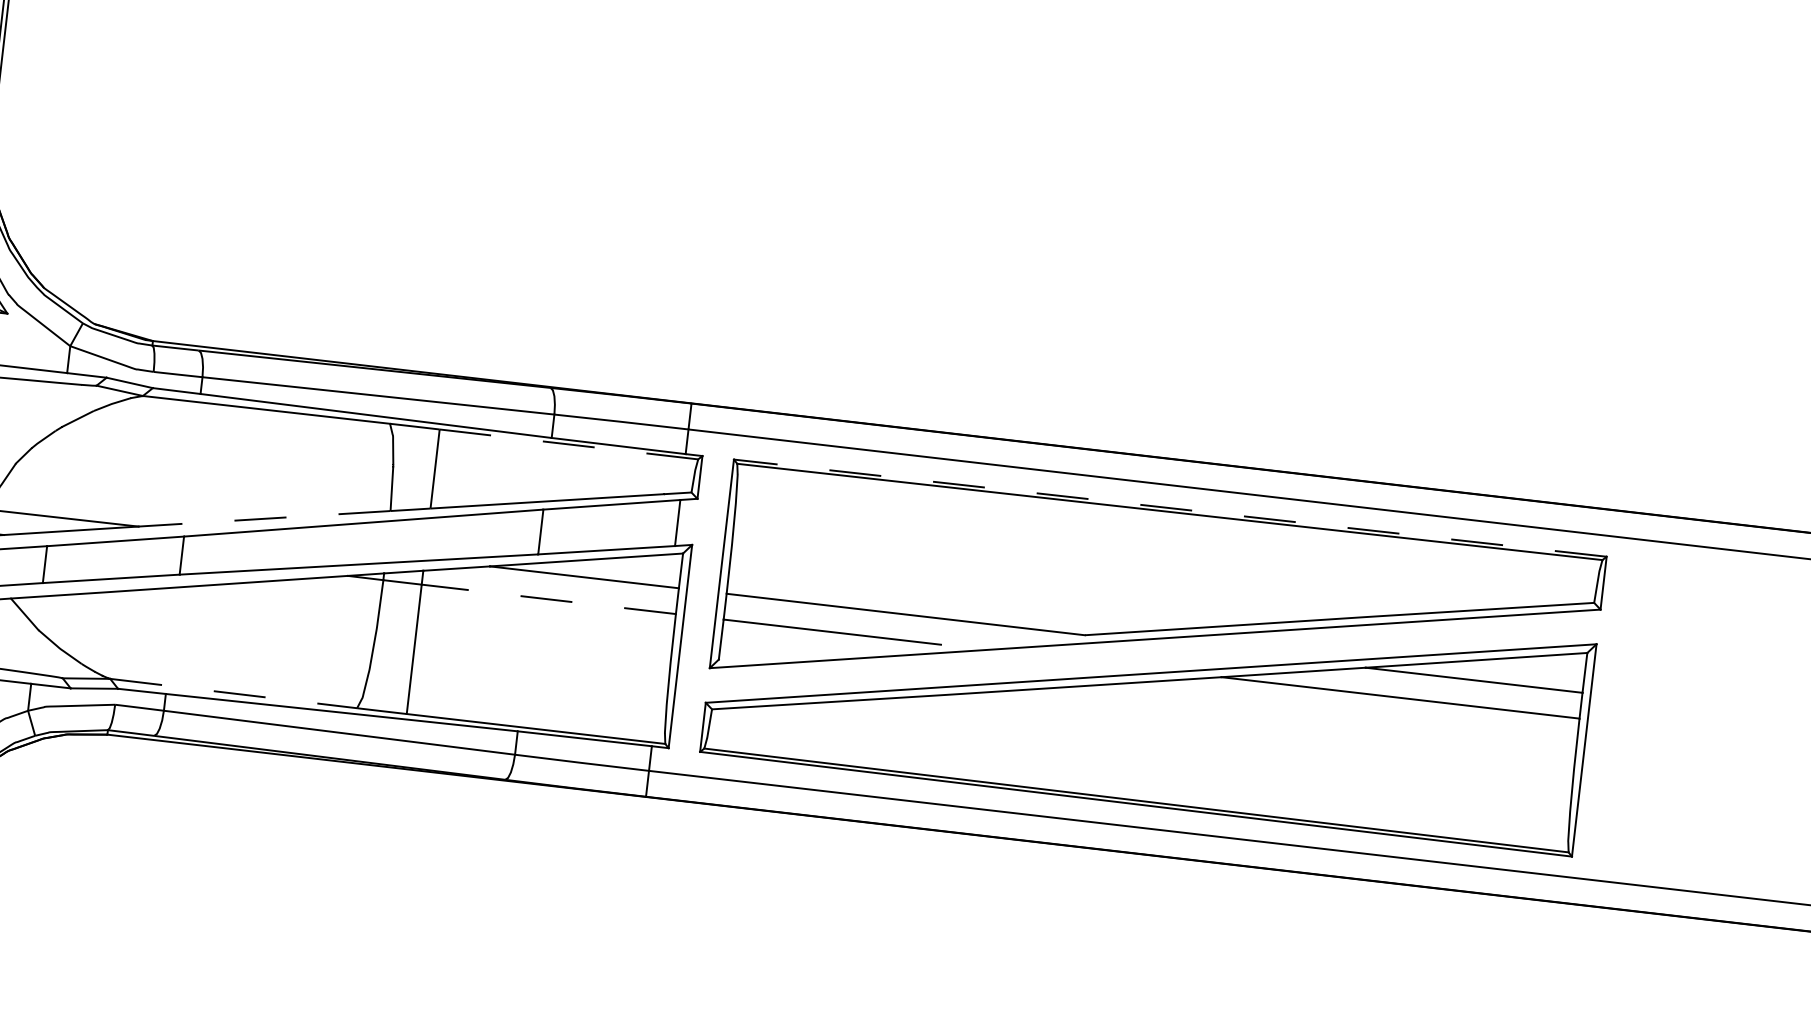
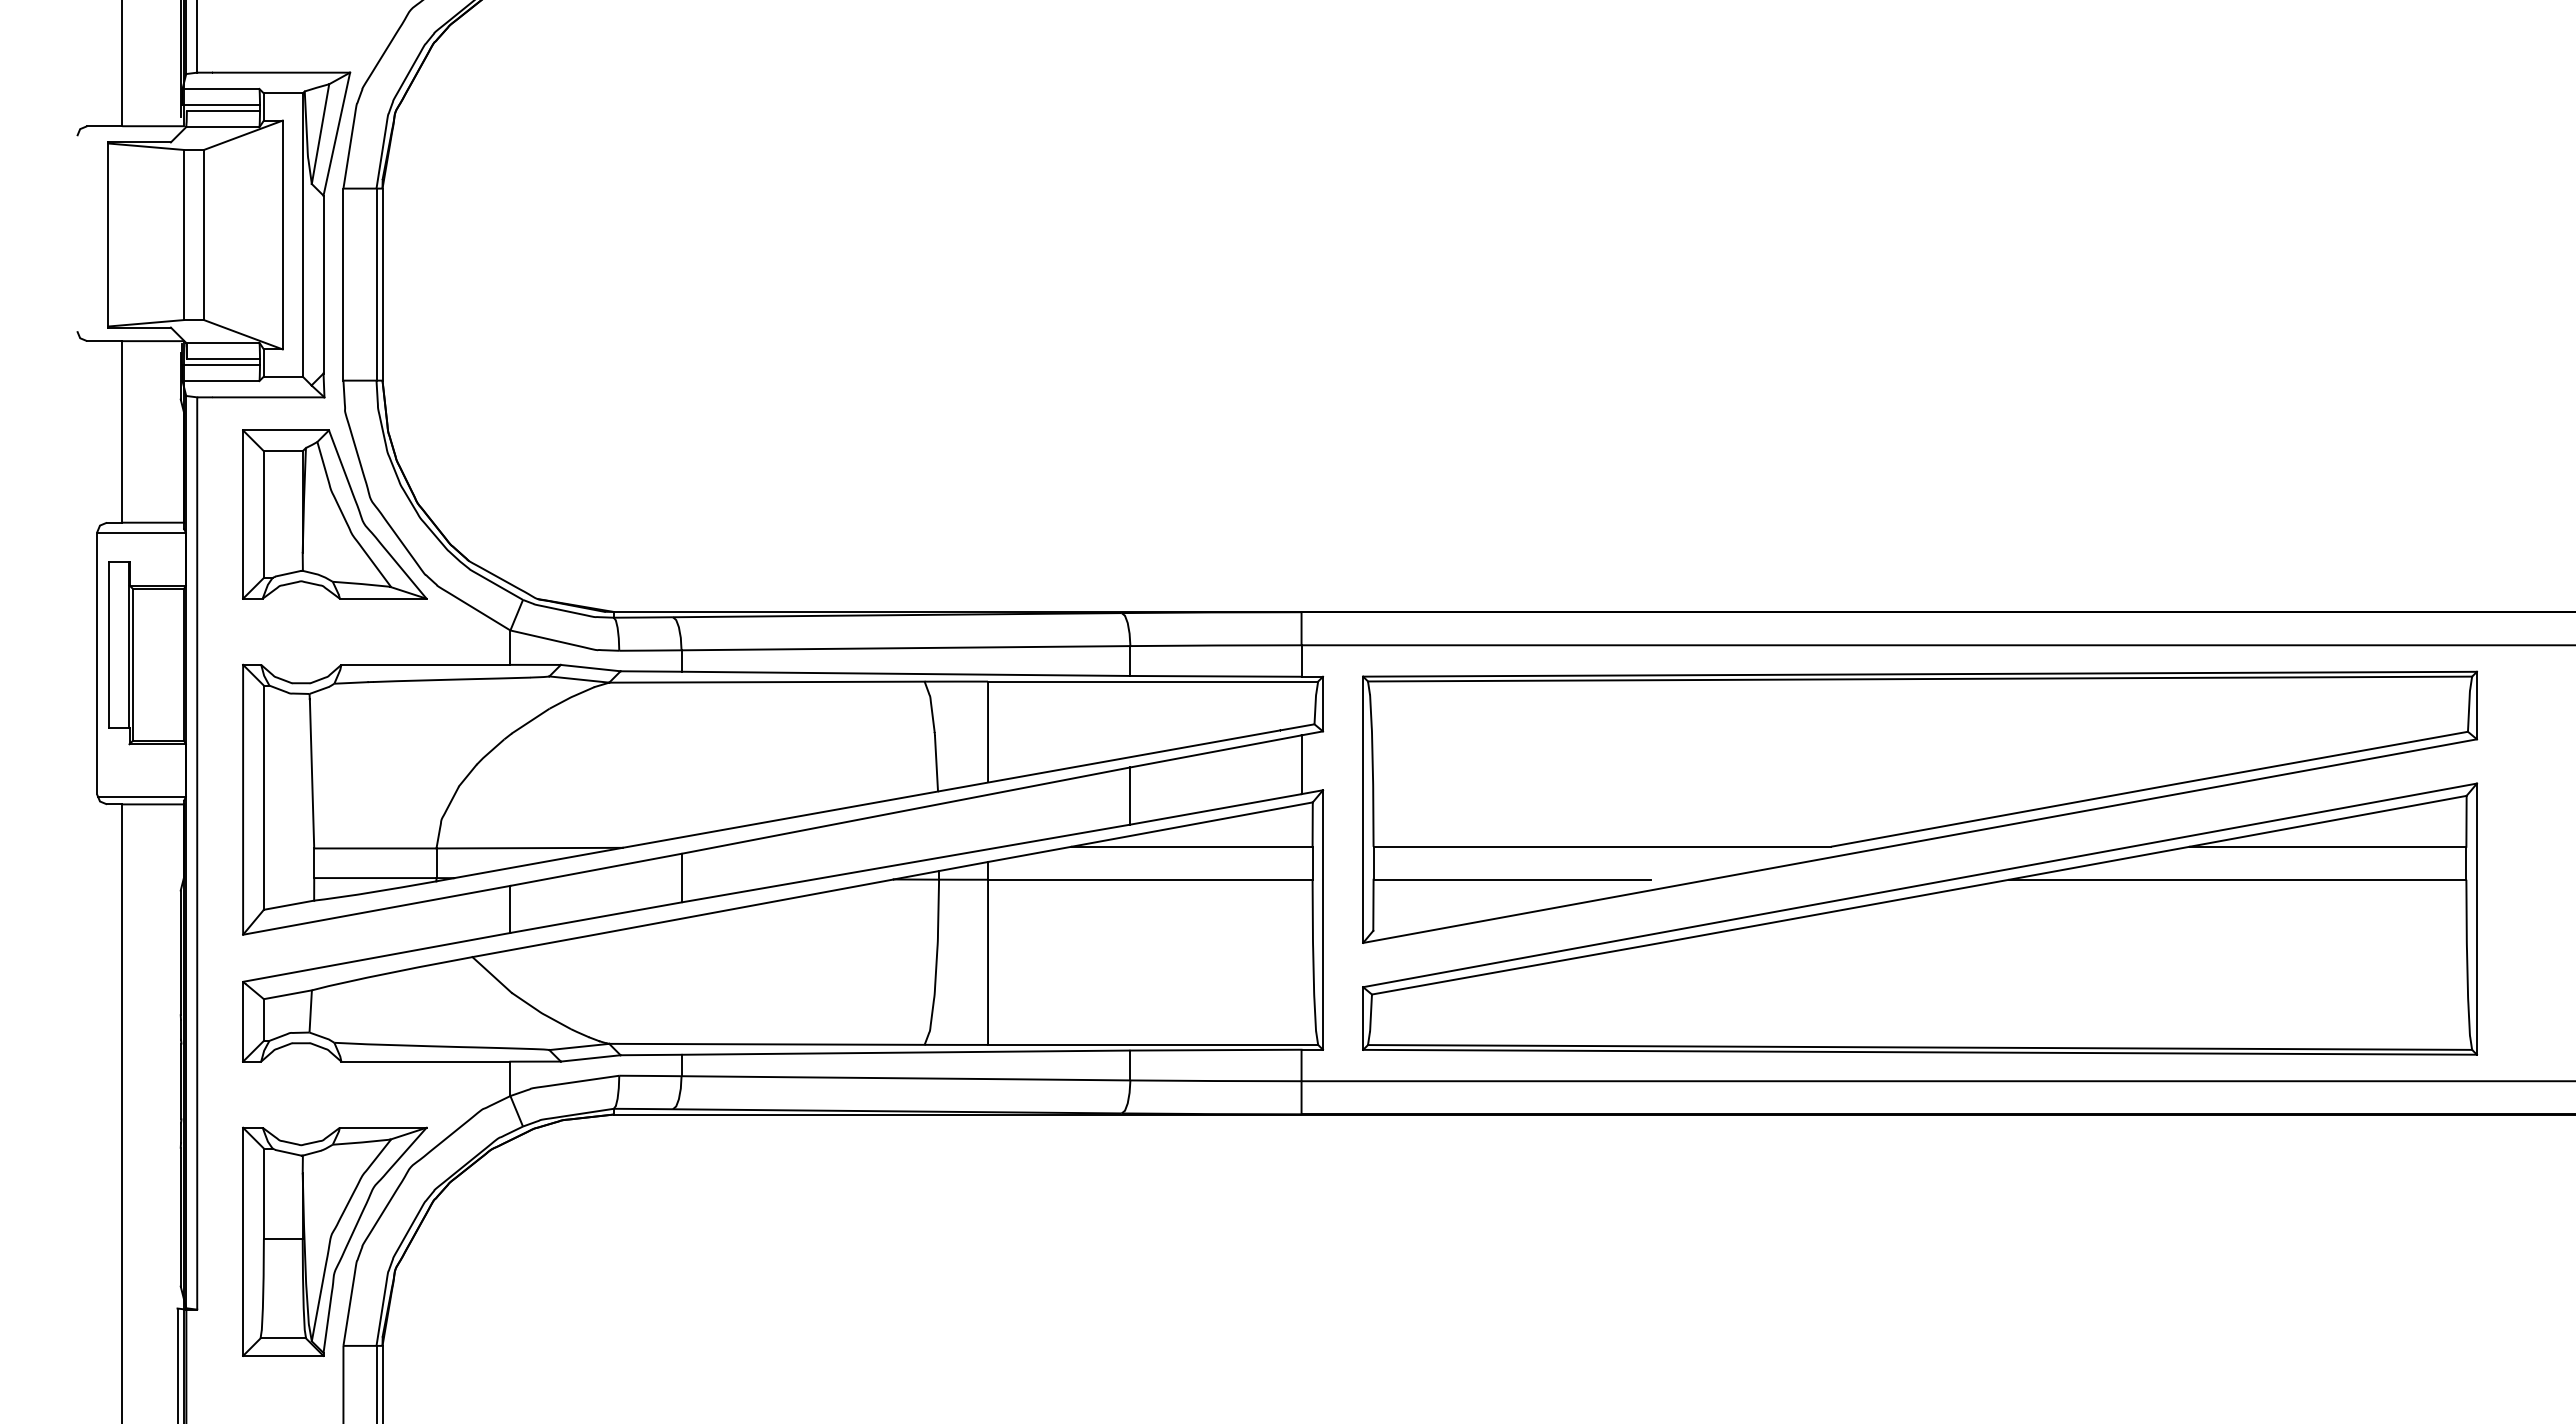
line: (568, 444) -> (1152, 681), dashed -> solid
line: (1170, 508) -> (1920, 674), dashed -> solid
line: (263, 518) -> (779, 819), dashed -> solid
line: (548, 599) -> (1149, 879), dashed -> solid
line: (233, 693) -> (766, 1044), dashed -> solid

